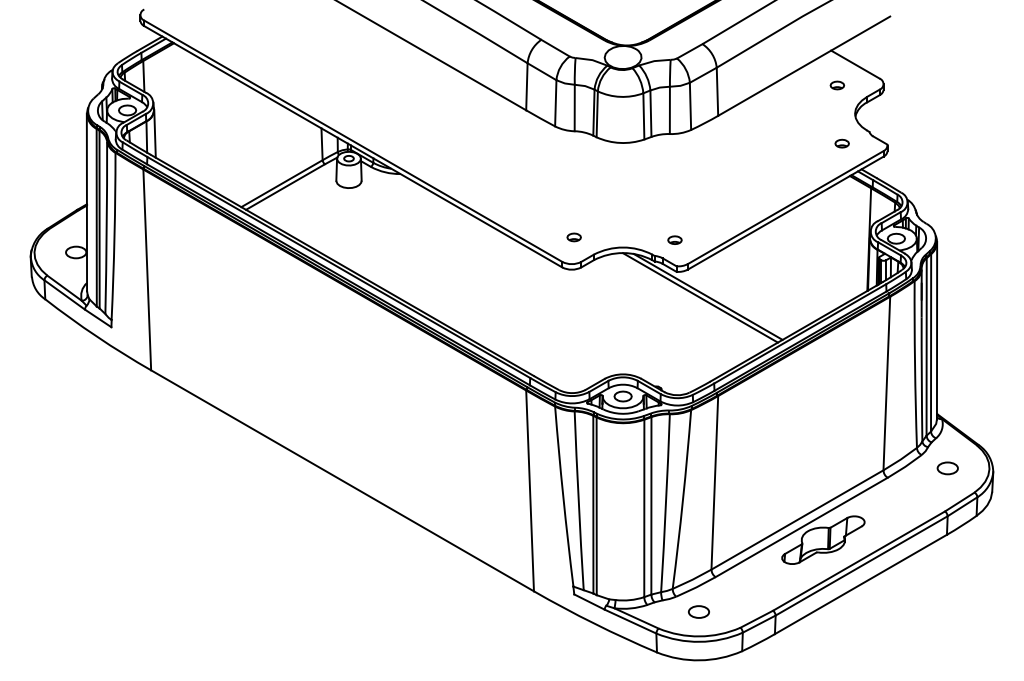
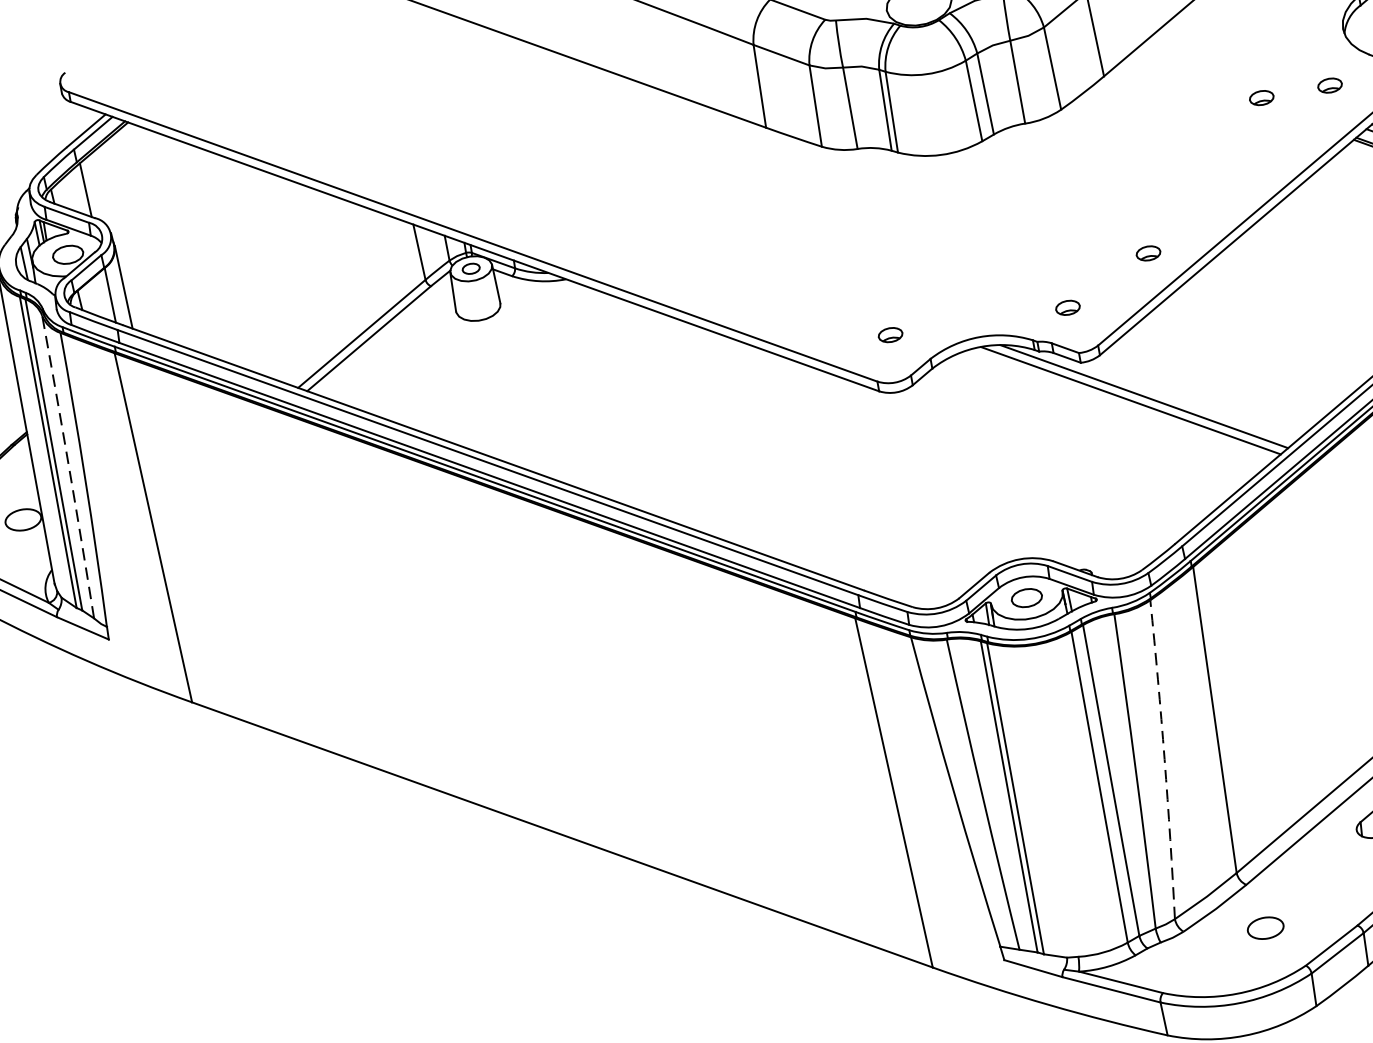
part: (802, 143) -> (1260, 97), added
part: (724, 217) -> (1147, 252), added
arc: (106, 227) -> (68, 466), solid -> dashed
arc: (683, 499) -> (1165, 759), solid -> dashed
part: (698, 611) -> (1264, 927), moved

